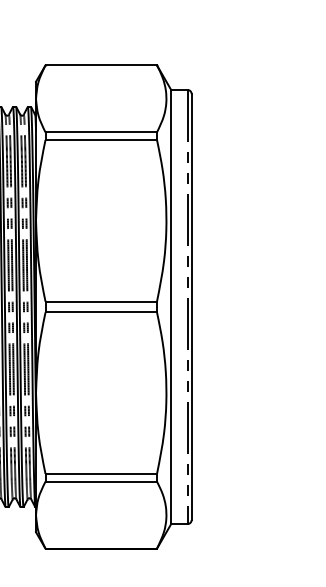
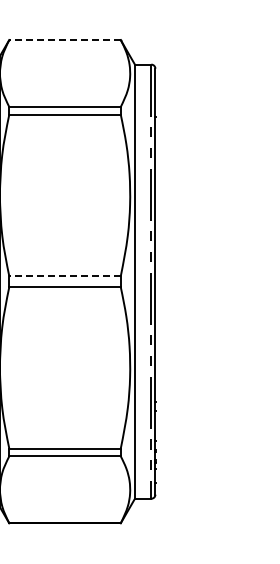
line: (101, 65) -> (65, 40), solid -> dashed
line: (101, 301) -> (65, 276), solid -> dashed

